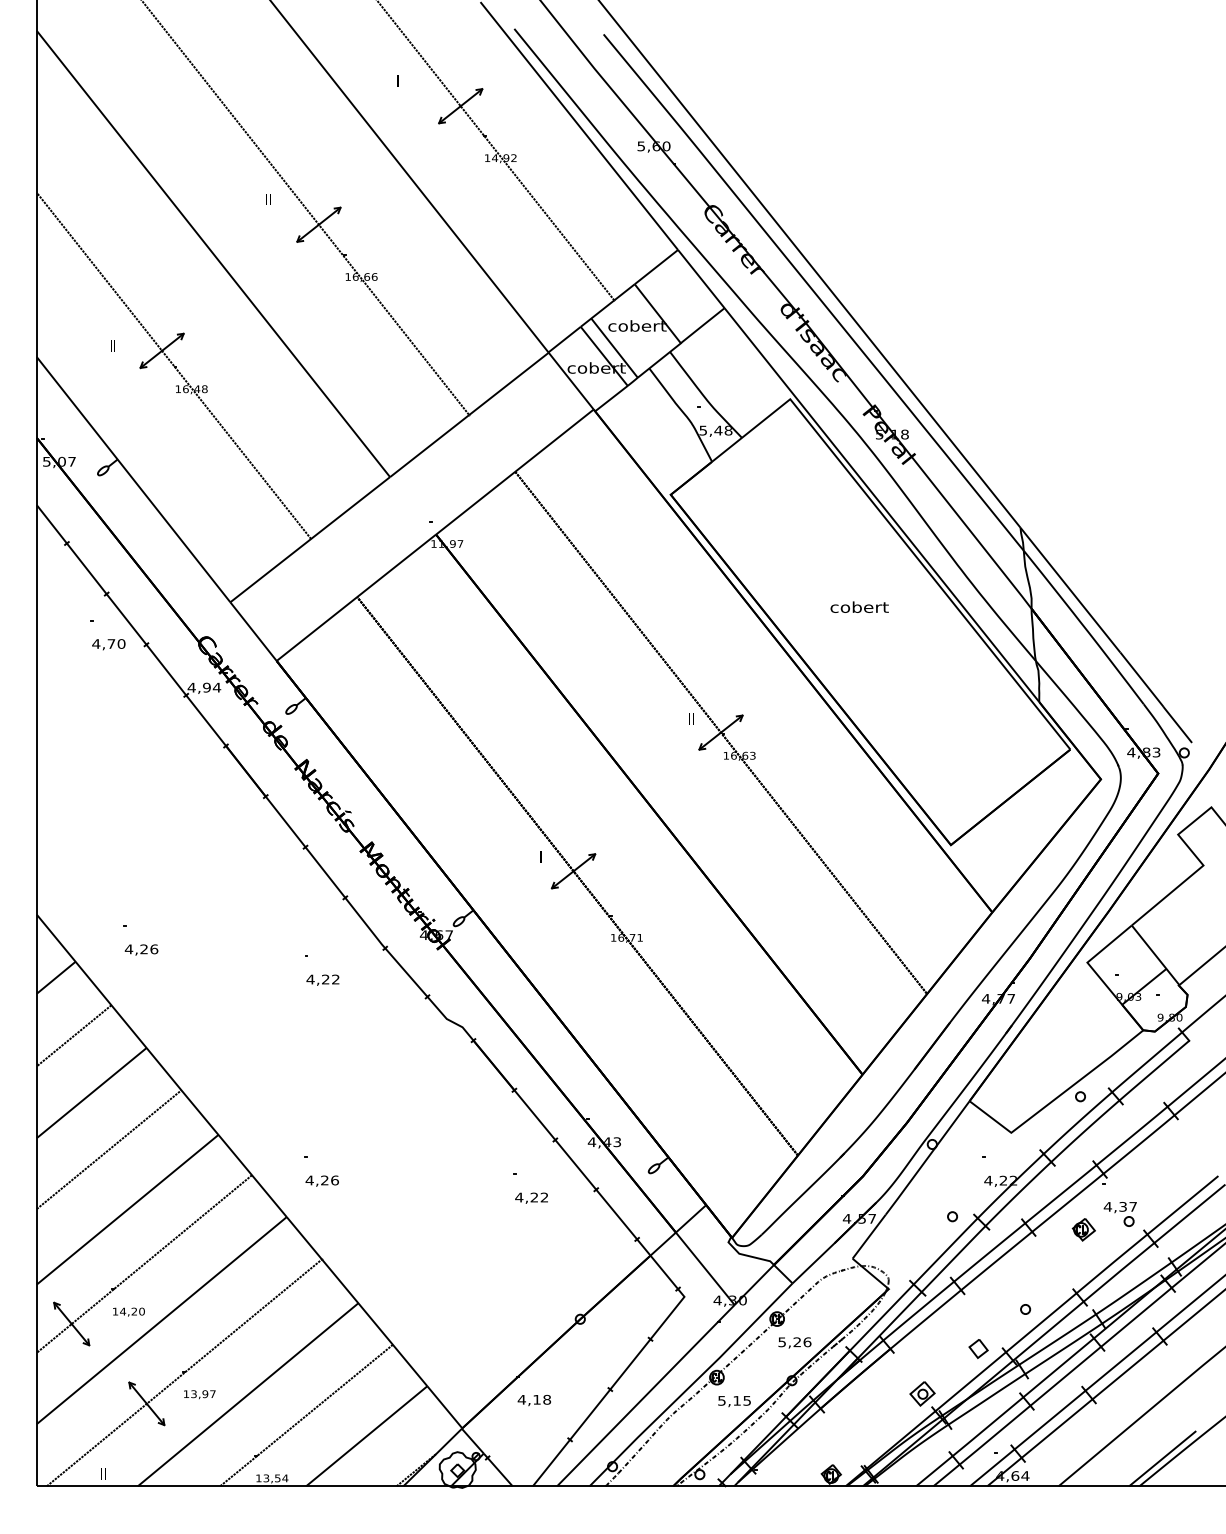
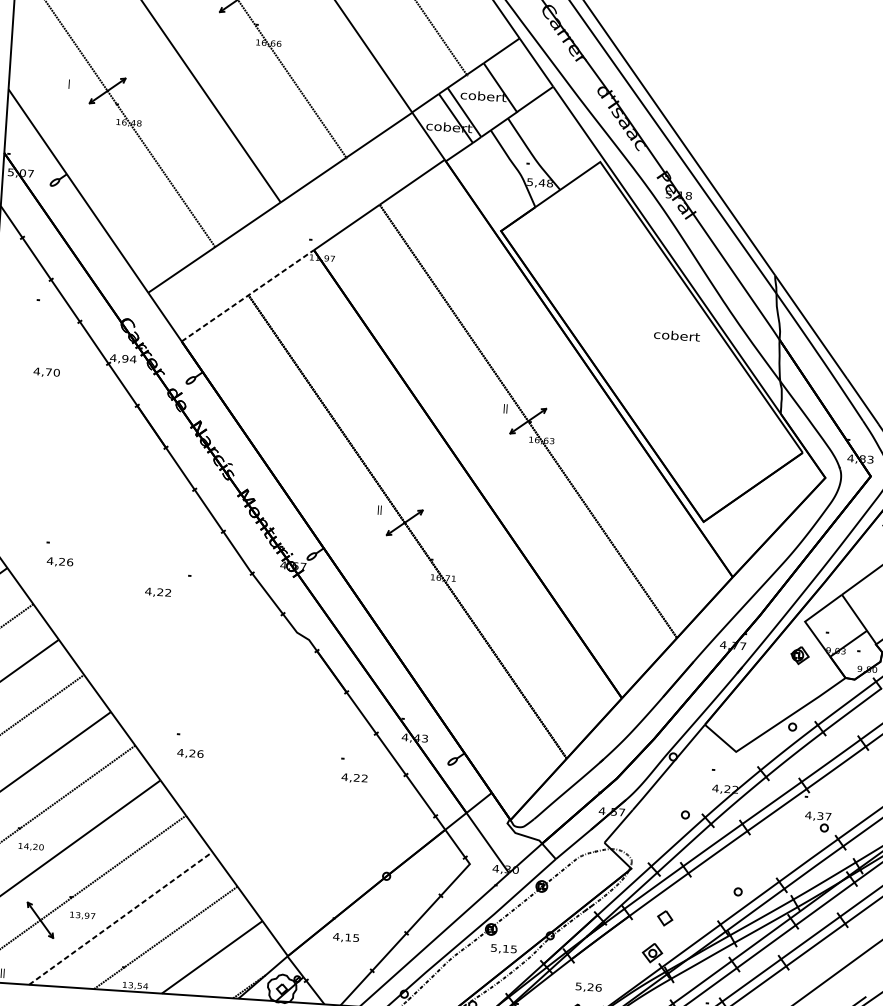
text: (112, 345) -> (68, 84), II -> I
line: (357, 597) -> (248, 295), solid -> dashed
text: (859, 606) -> (676, 335), moved
text: (108, 644) -> (46, 372), moved
text: (540, 856) -> (379, 509), I -> II
text: (322, 979) -> (157, 592), moved
part: (1083, 1229) -> (799, 655), moved
text: (794, 1342) -> (588, 987), moved
part: (978, 1349) -> (665, 918), moved
line: (248, 1394) -> (121, 918), solid -> dashed
text: (547, 1399) -> (356, 937), 4,18 -> 4,15

